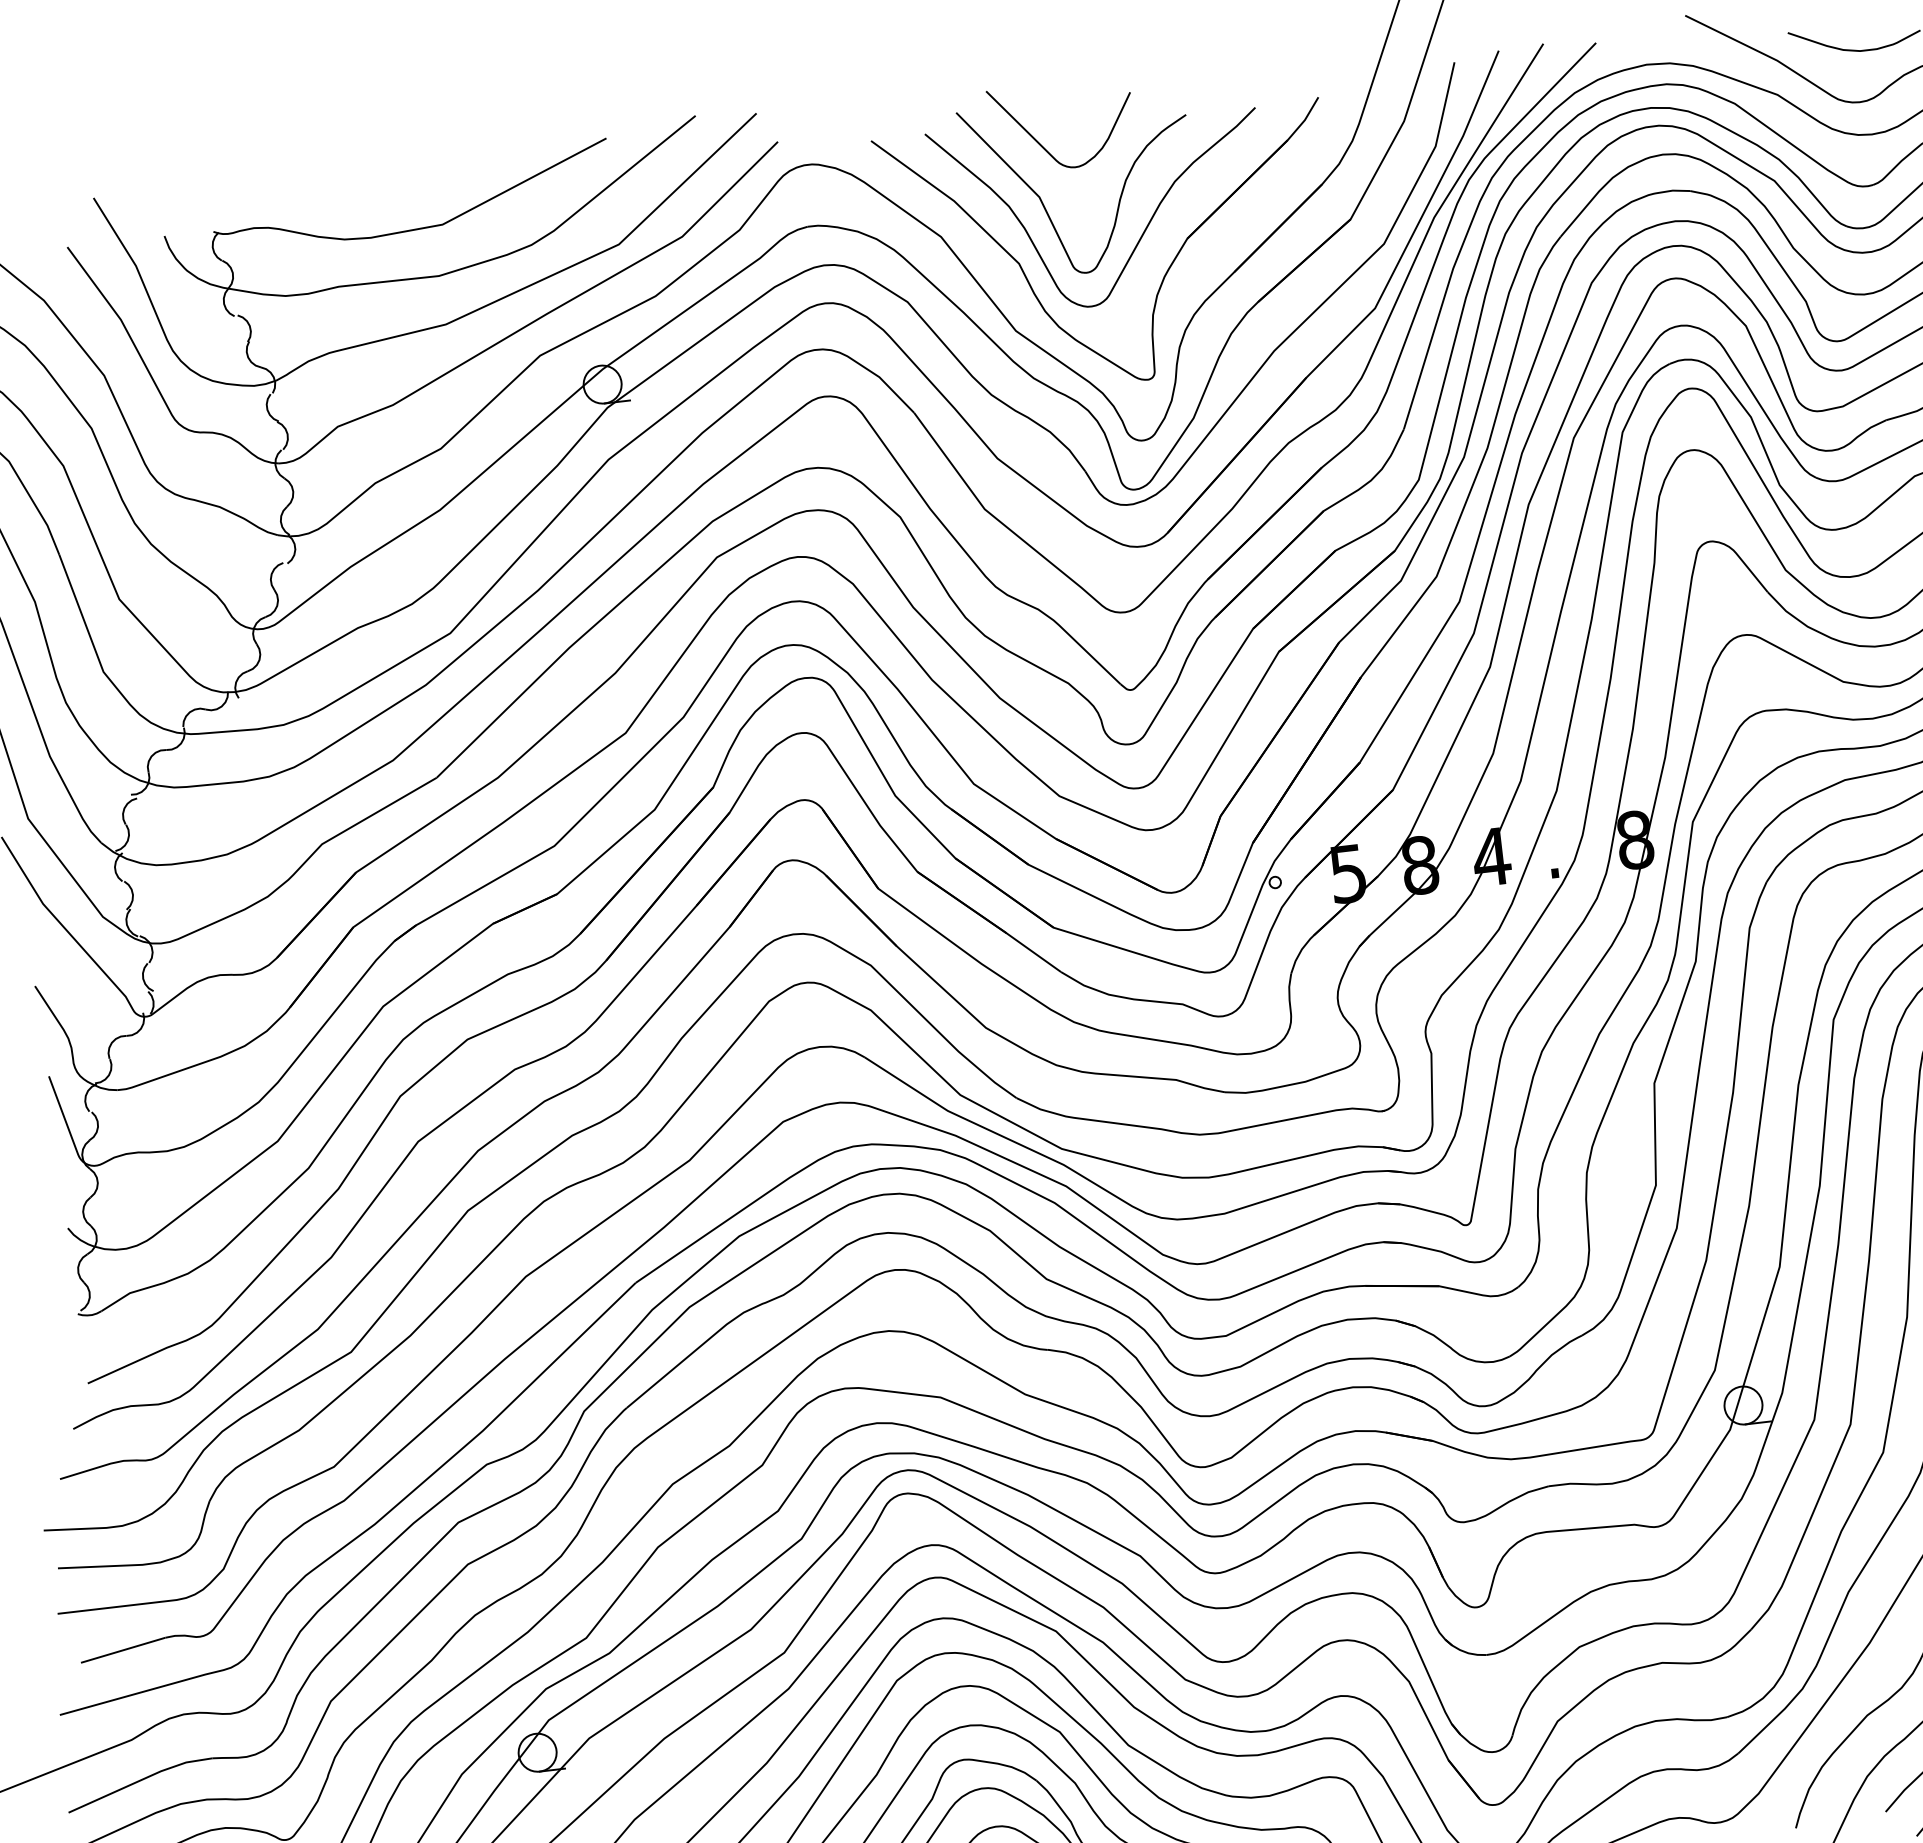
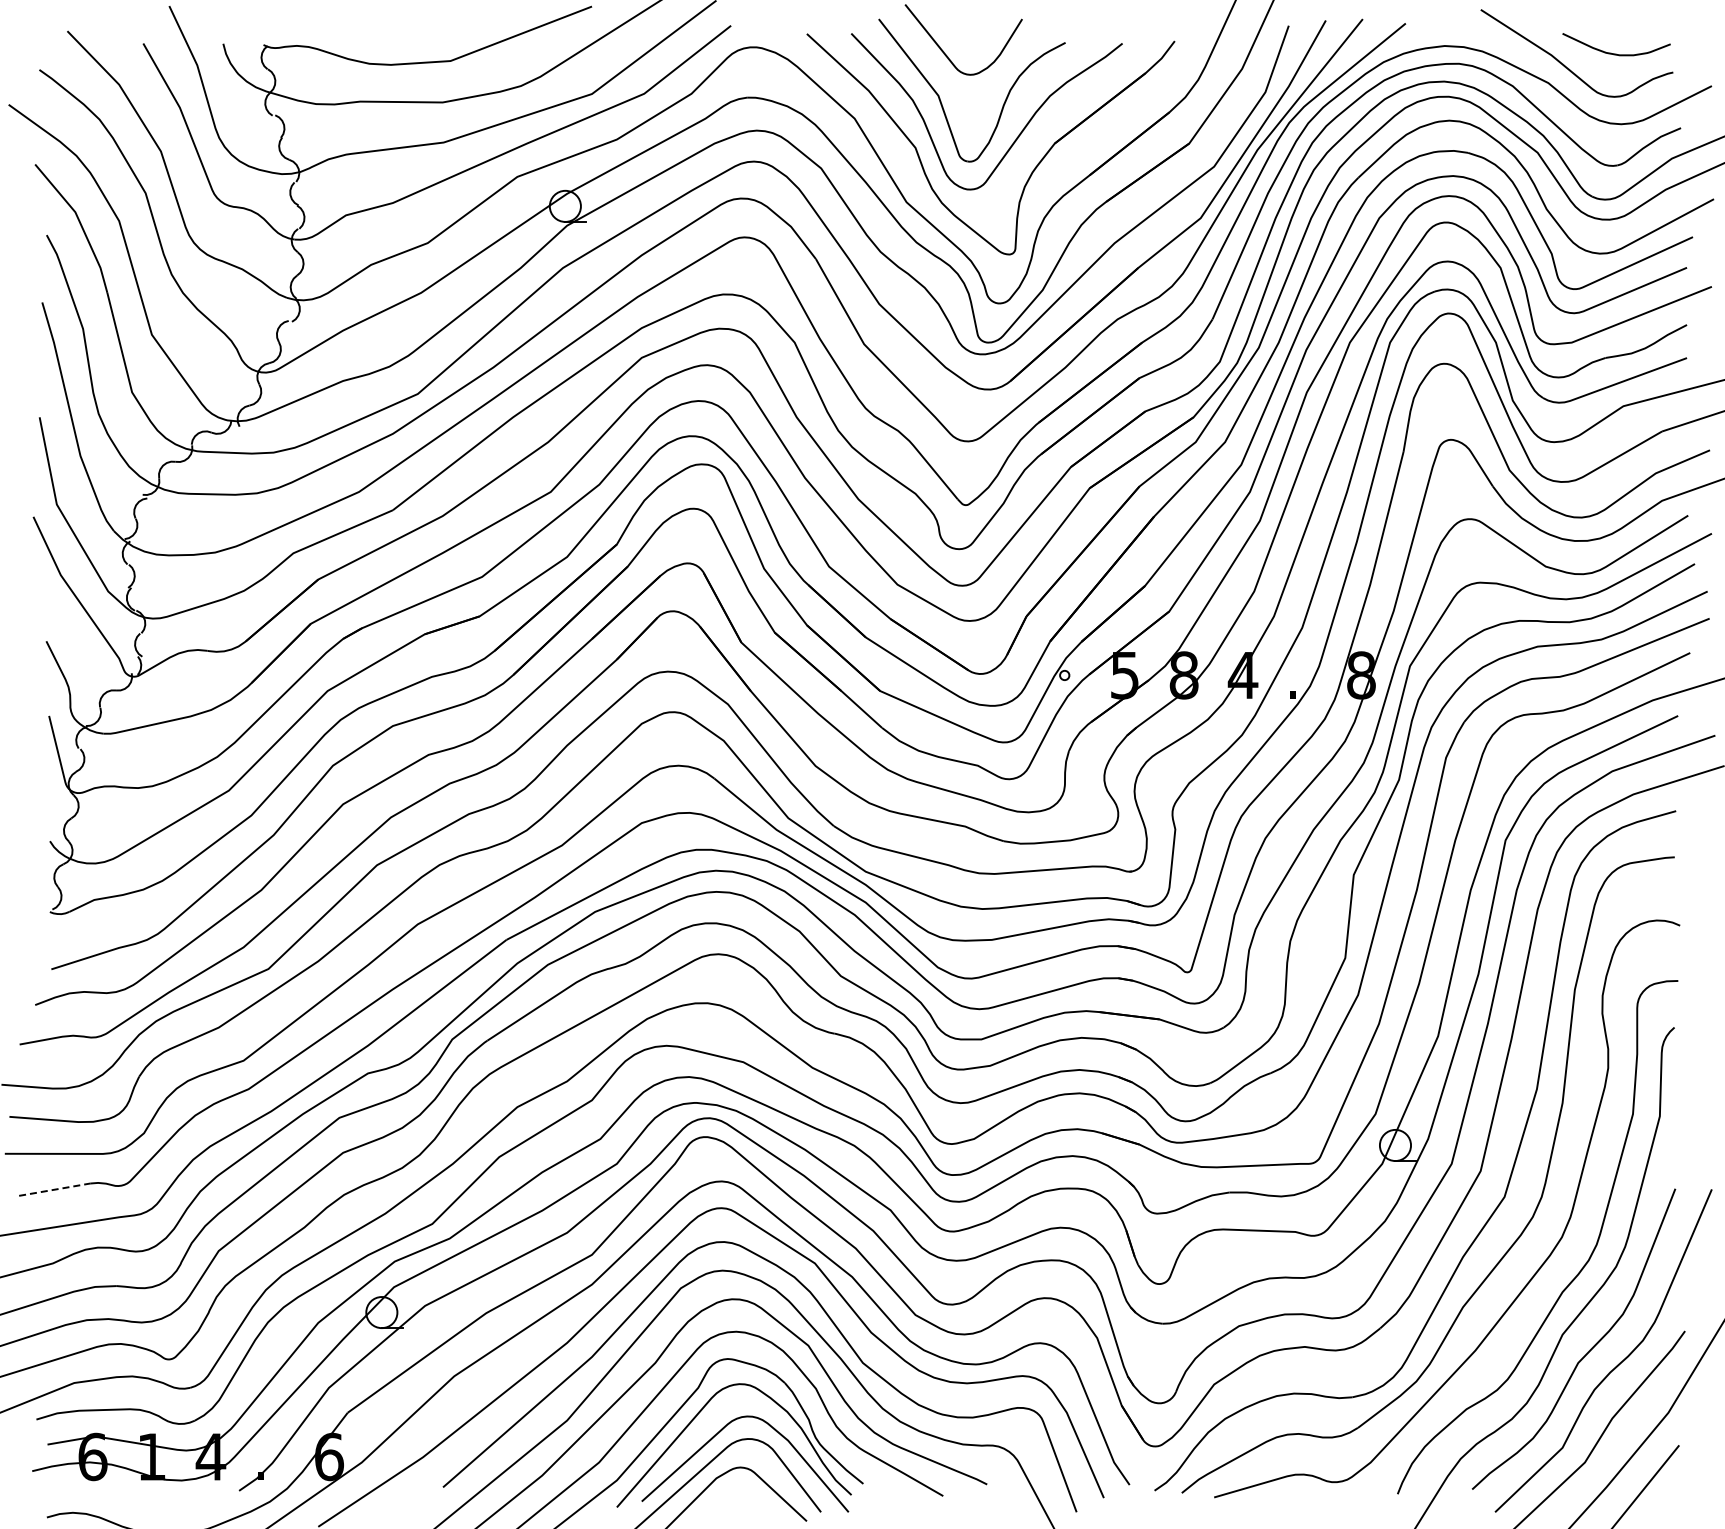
line: (124, 1649) -> (55, 1189), solid -> dashed

